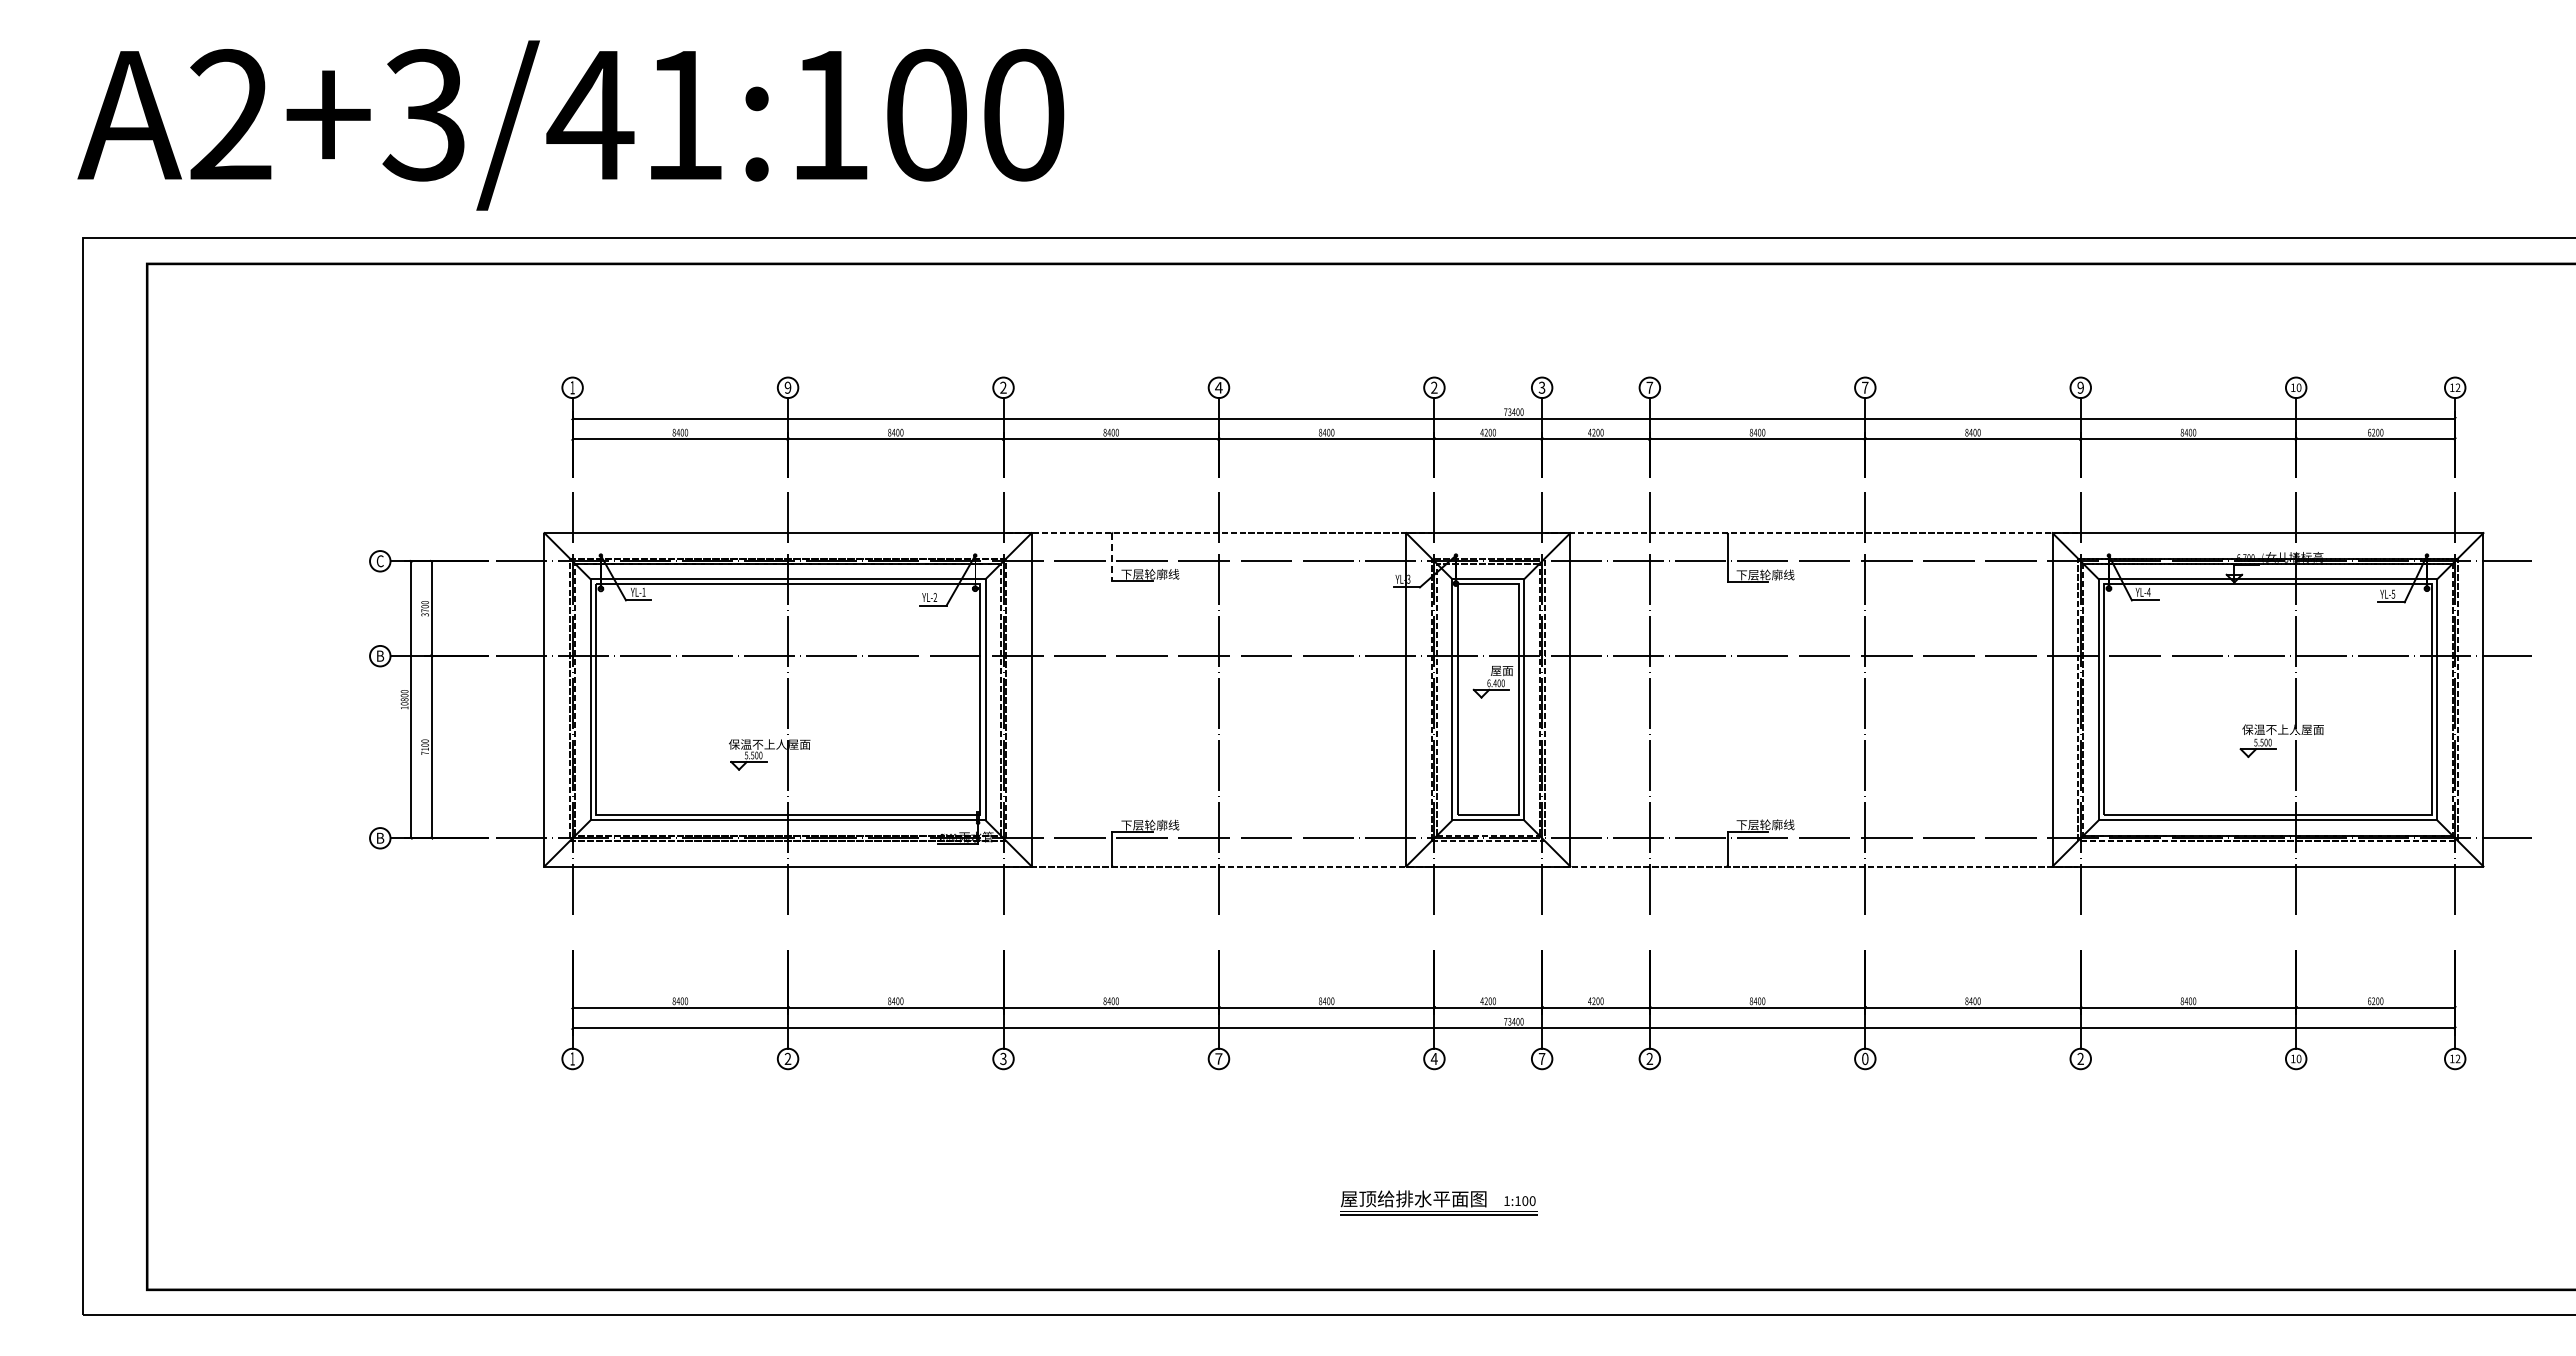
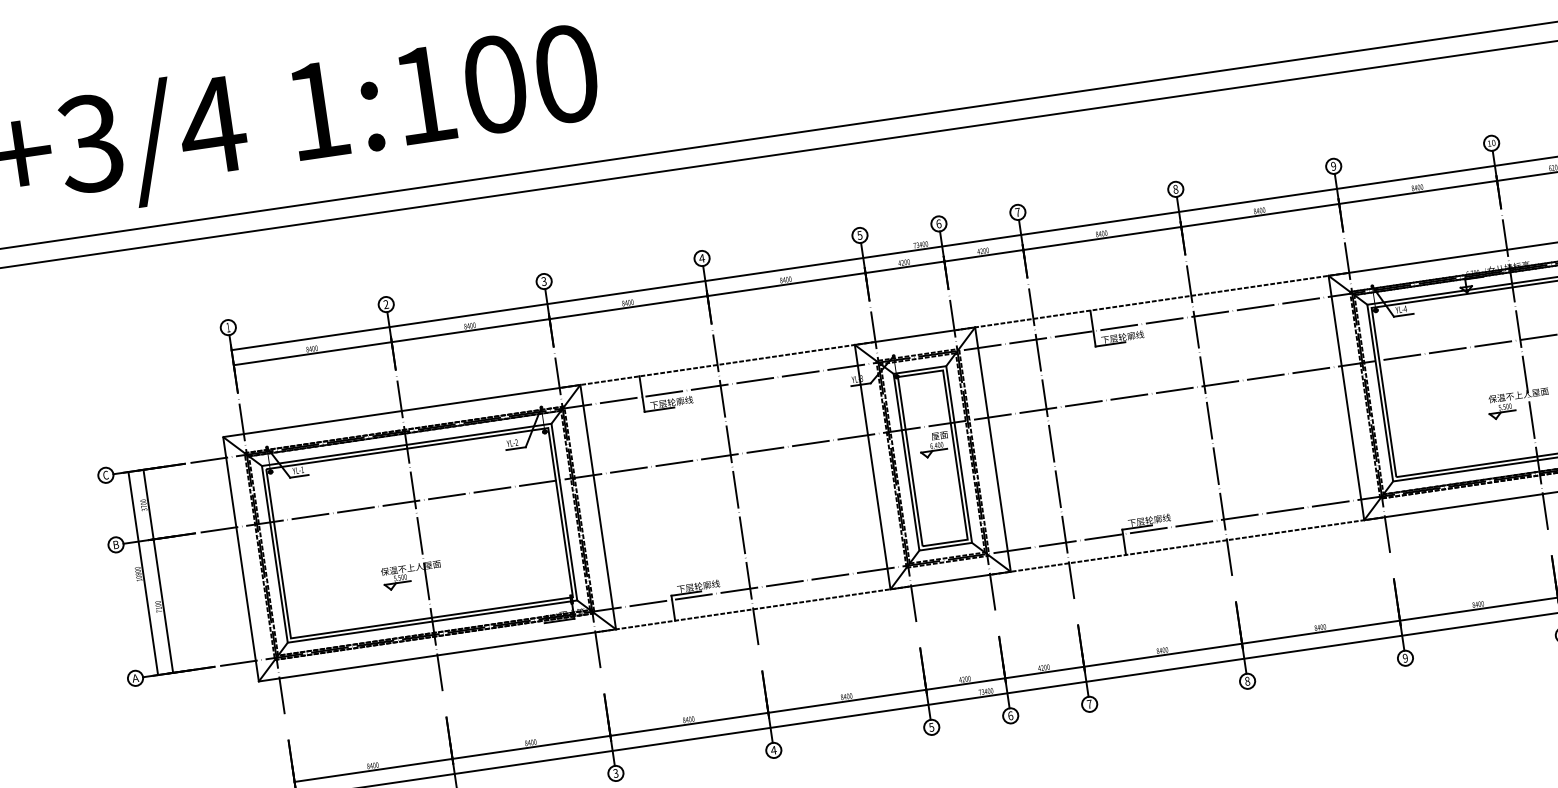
text: (857, 115) -> (444, 92), moved
text: (787, 387) -> (385, 304), 9 -> 2
text: (1003, 387) -> (544, 281), 2 -> 3
text: (1434, 387) -> (860, 235), 2 -> 5
text: (1541, 387) -> (938, 223), 3 -> 6
text: (1865, 387) -> (1175, 189), 7 -> 8
line: (1112, 557) -> (642, 394), dashed -> solid
text: (379, 837) -> (134, 677), B -> A
text: (1218, 1058) -> (773, 750), 7 -> 4
text: (1541, 1058) -> (1010, 715), 7 -> 6
text: (1649, 1058) -> (1089, 704), 2 -> 7
text: (1865, 1058) -> (1247, 680), 0 -> 8
text: (1433, 1059) -> (931, 727), 4 -> 5
text: (2080, 1059) -> (1405, 658), 2 -> 9

